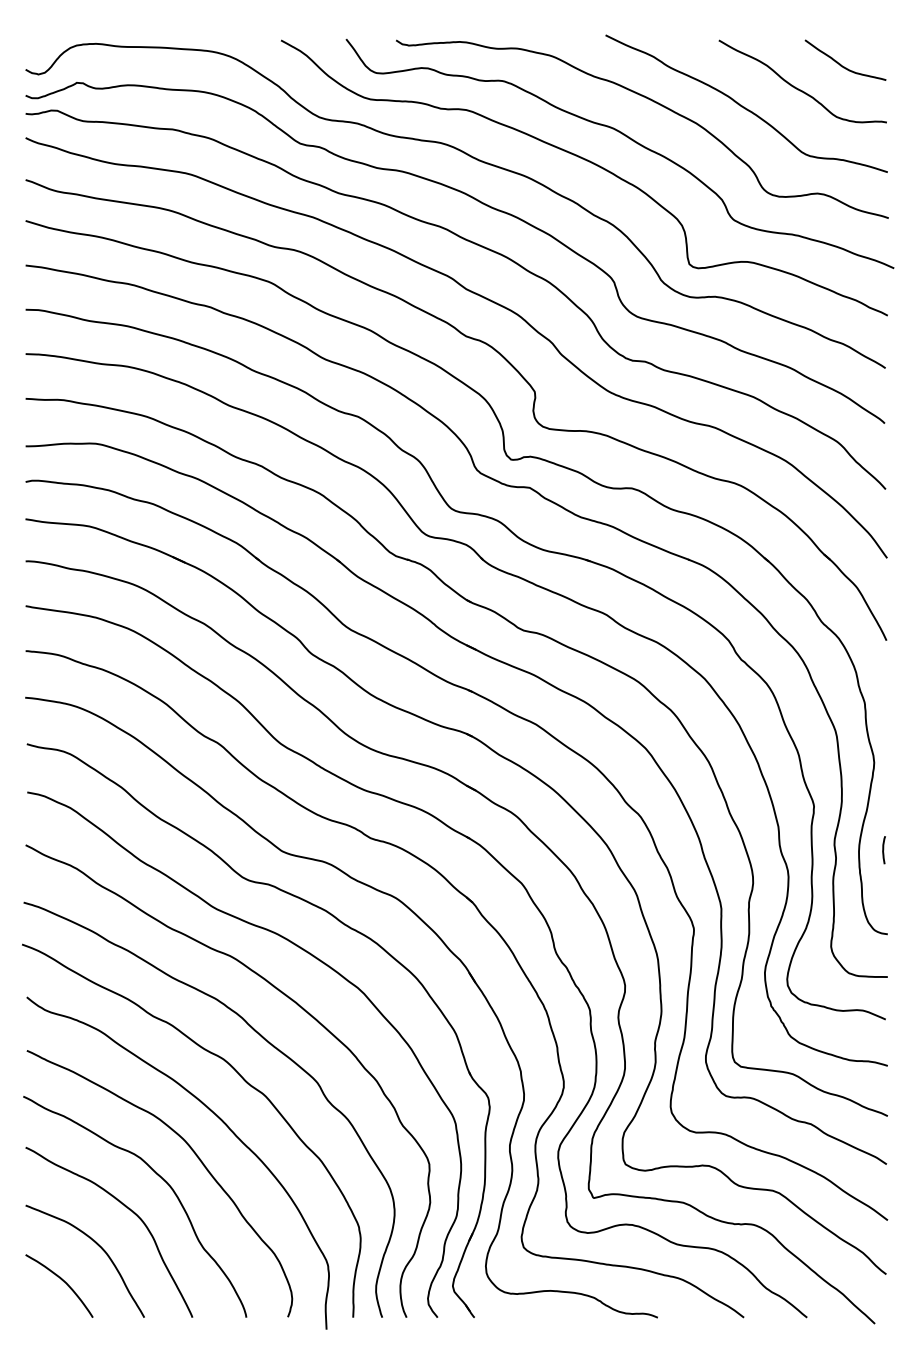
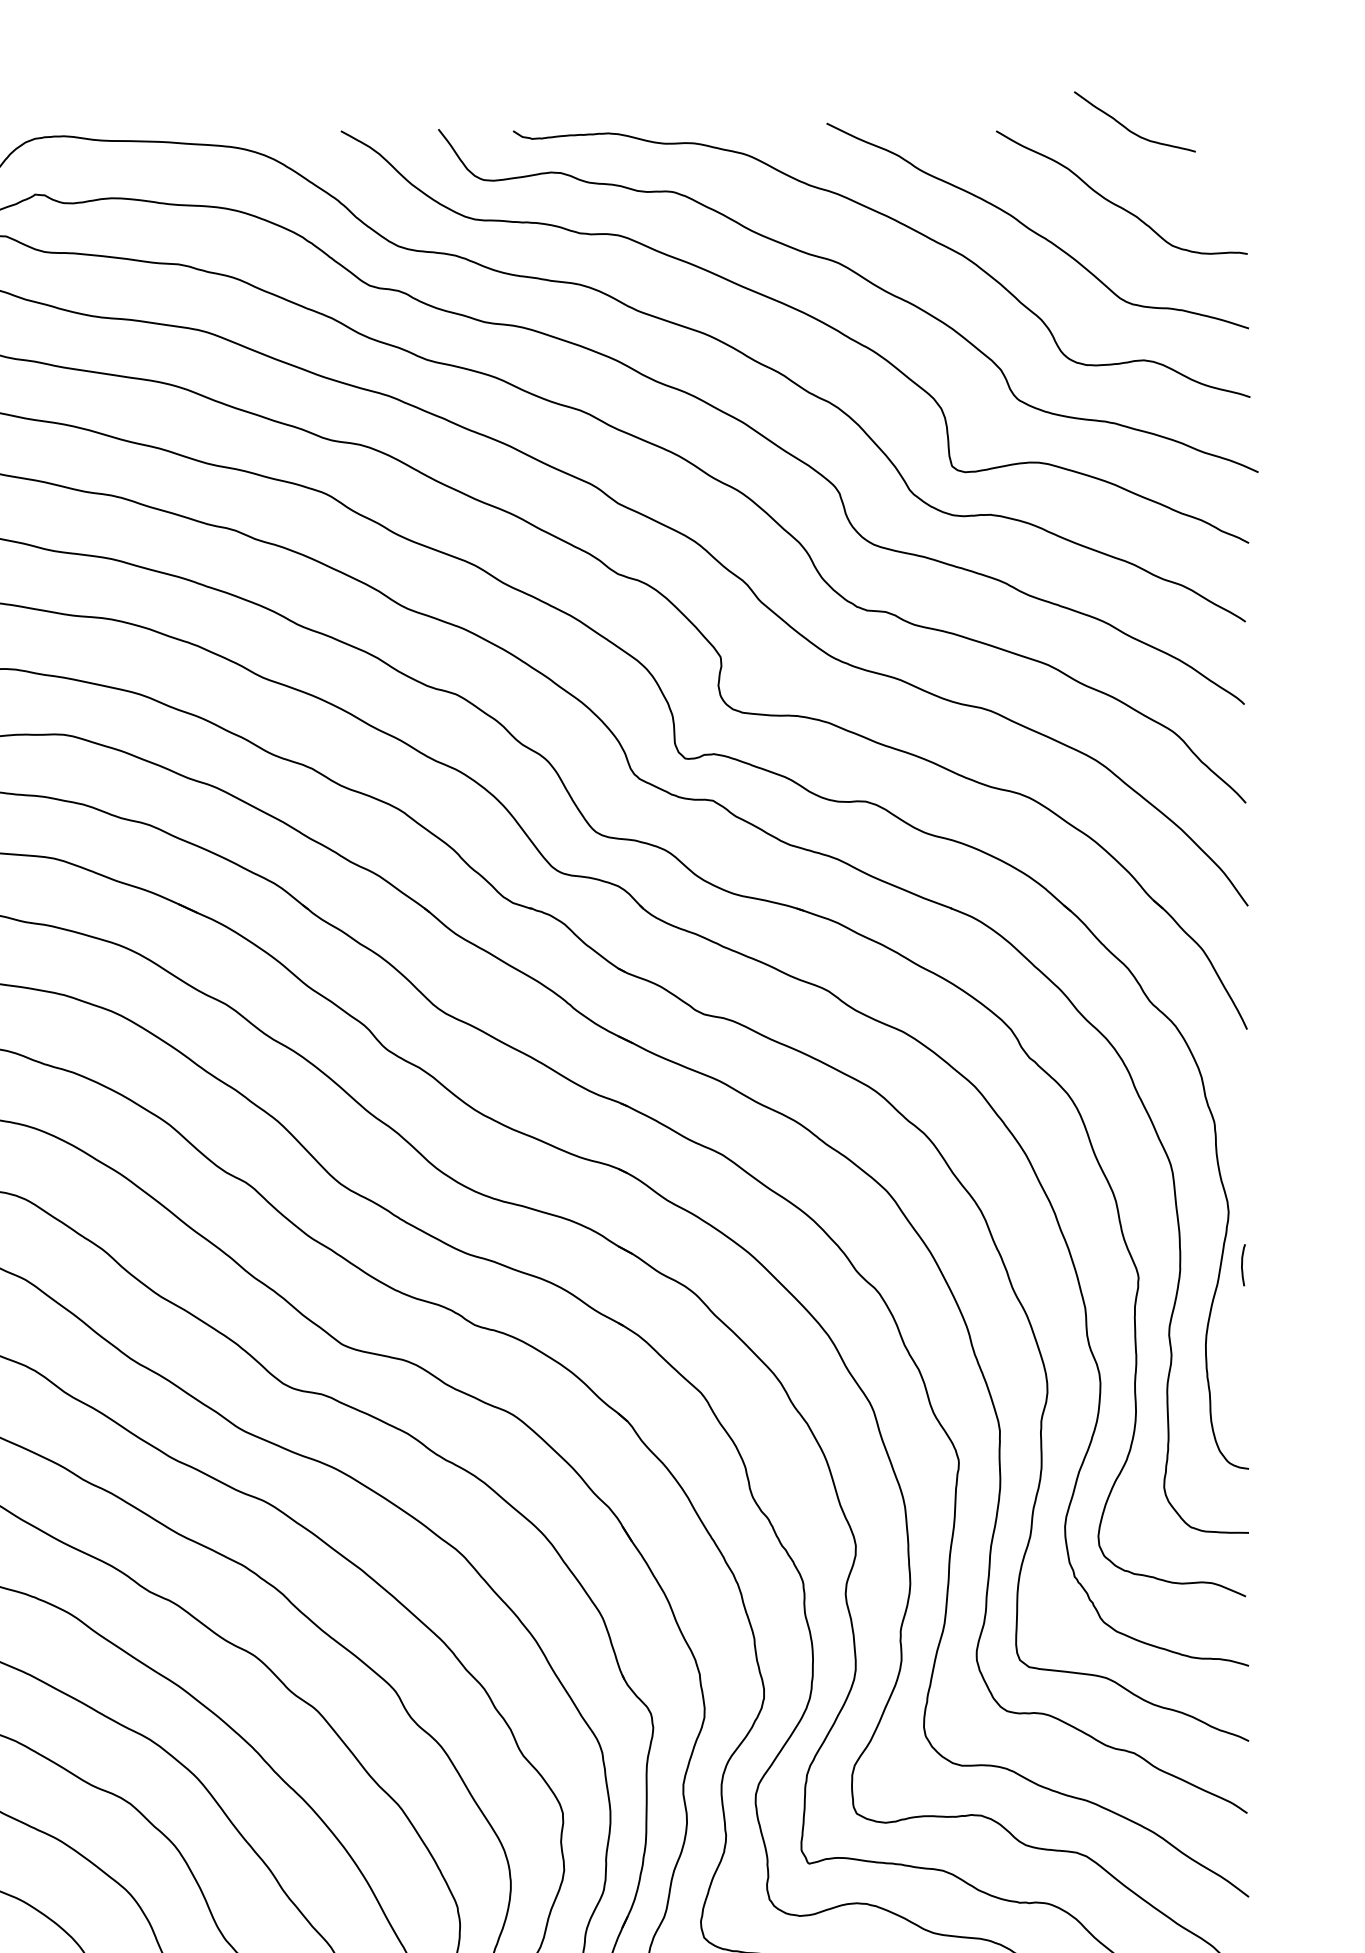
curve: (840, 63) -> (1127, 126), moved
line: (883, 850) -> (1242, 1265), moved

